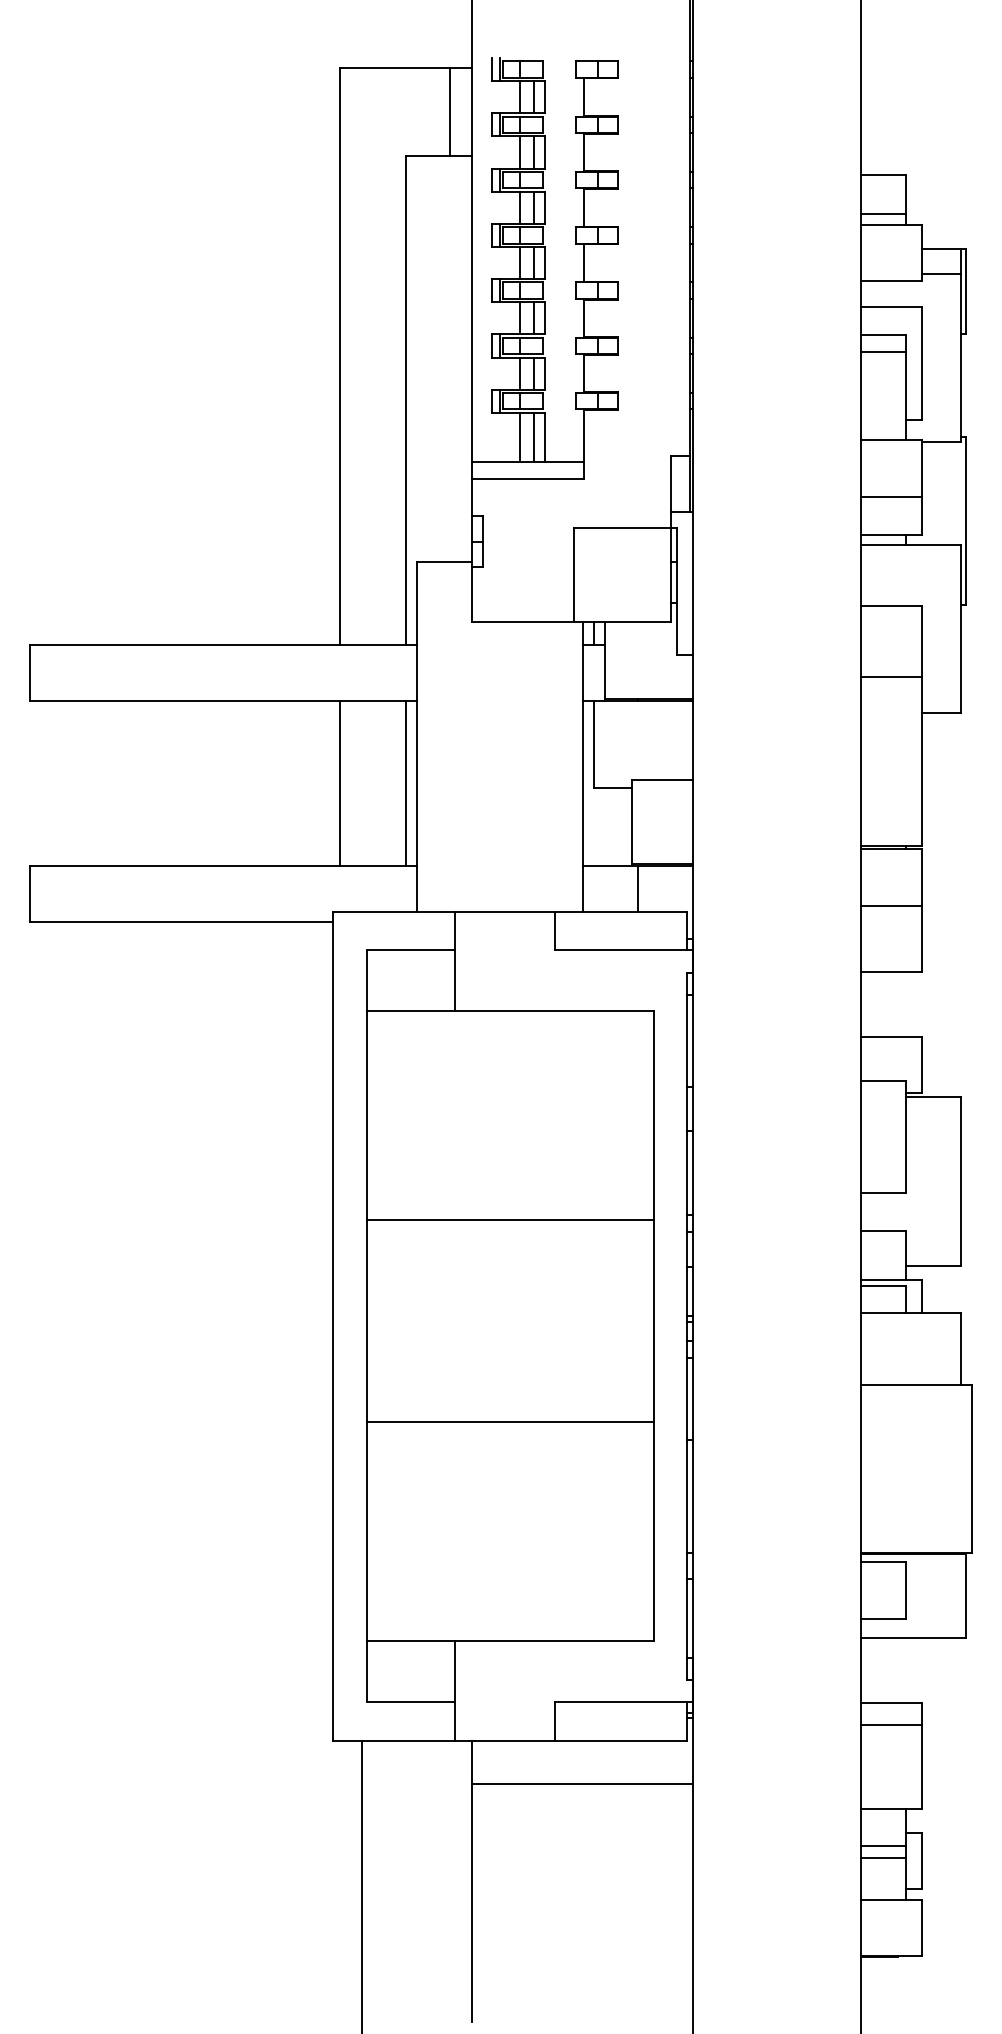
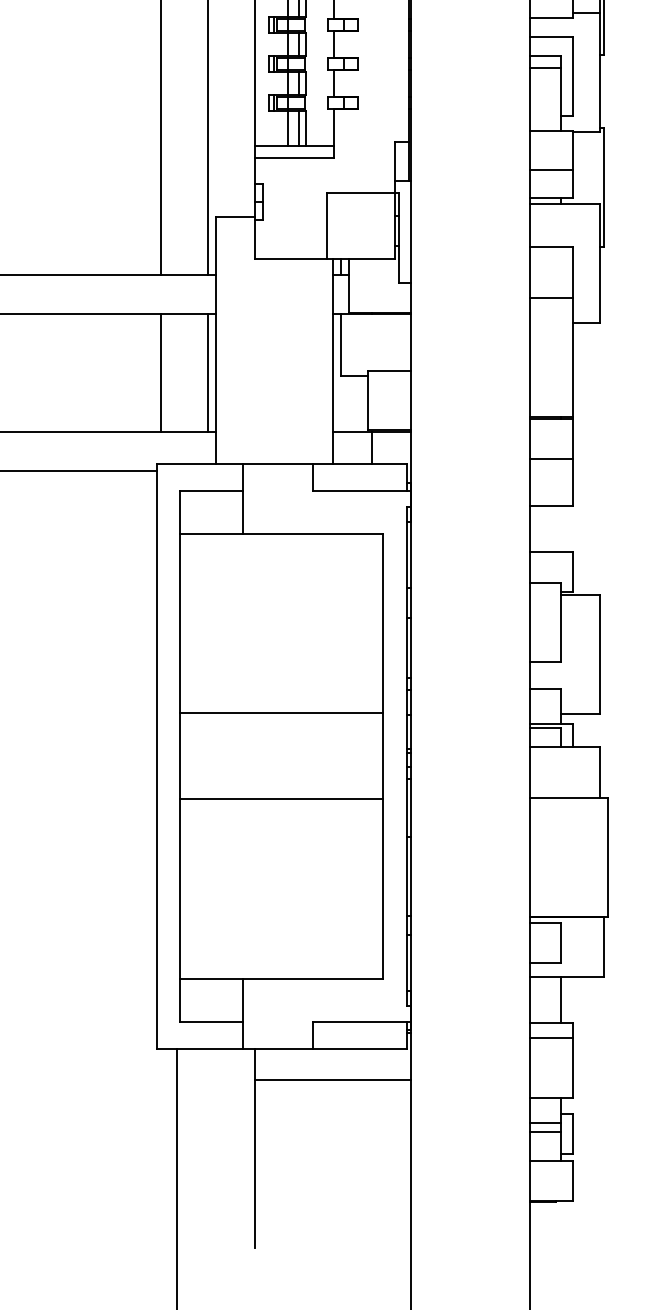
line: (510, 1219) -> (281, 713), moved
line: (510, 1422) -> (281, 799), moved
line: (905, 1670) -> (560, 999), added

